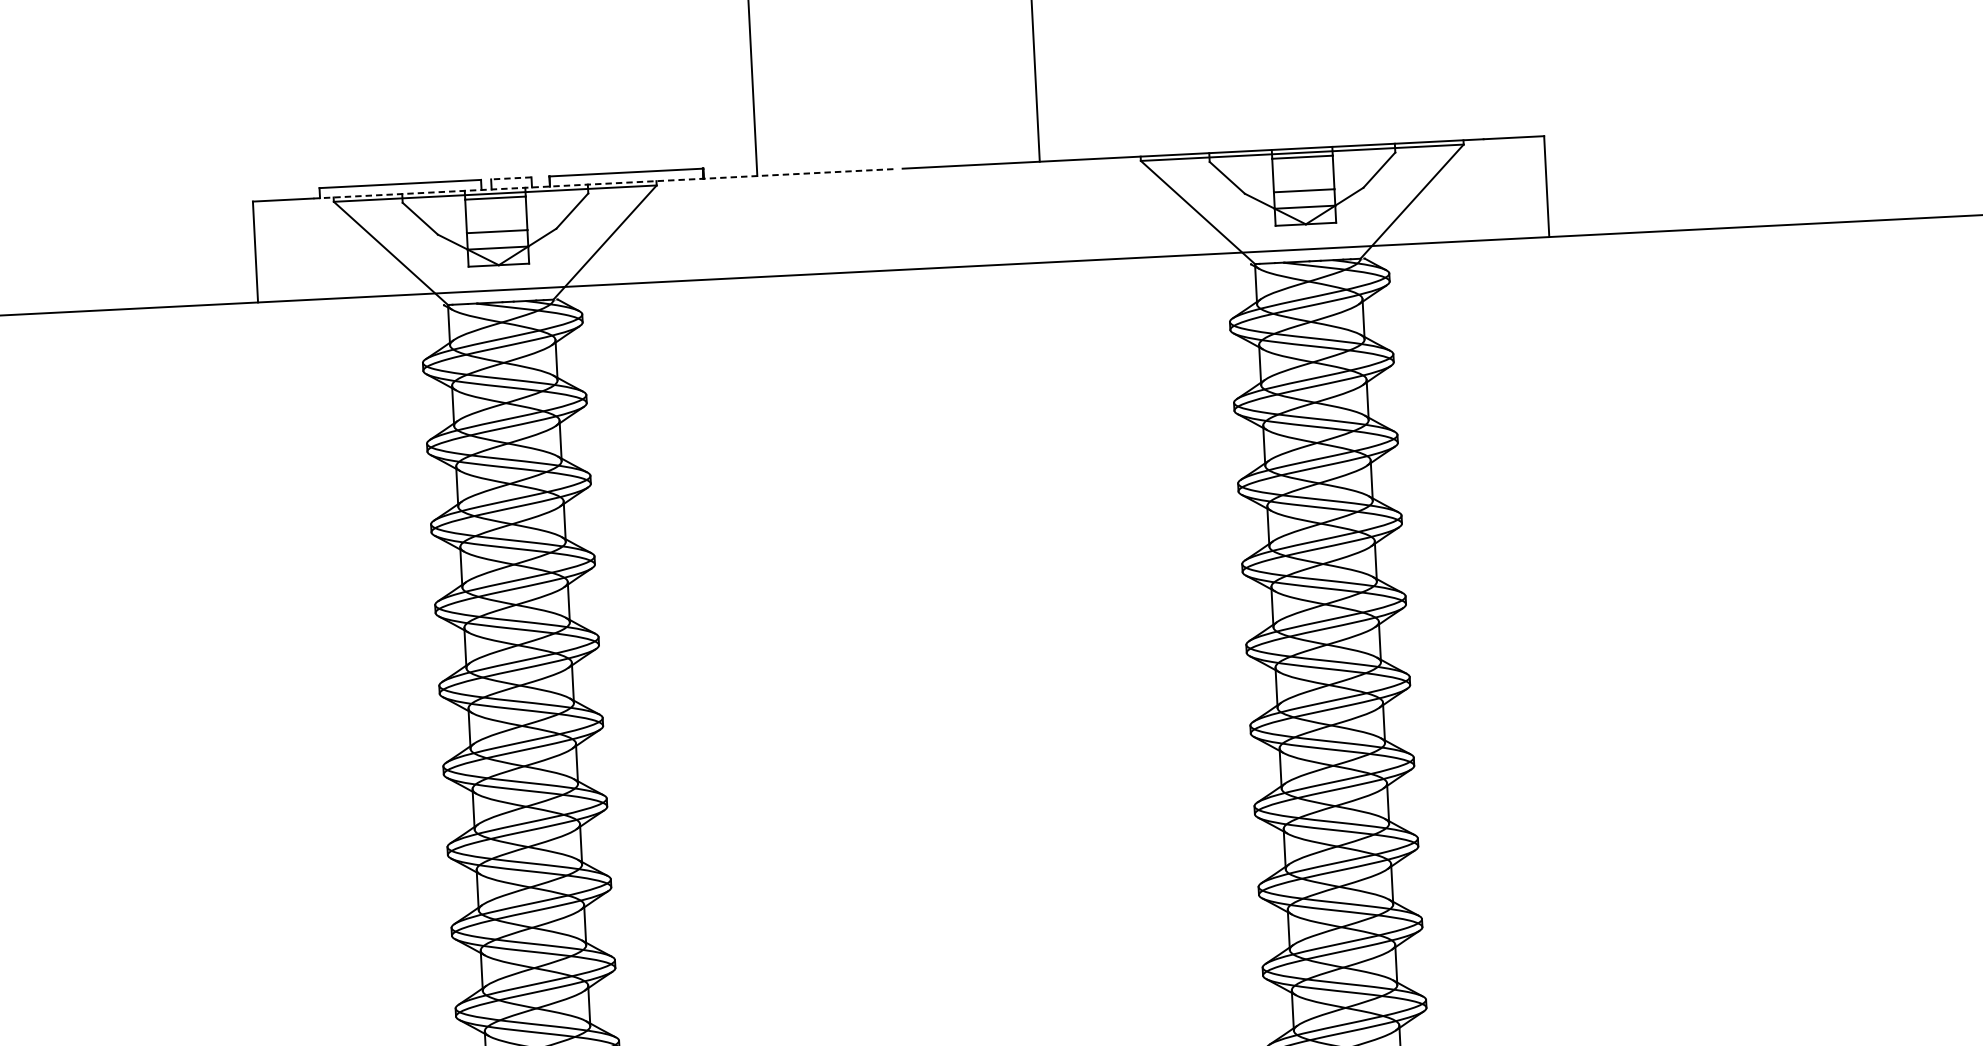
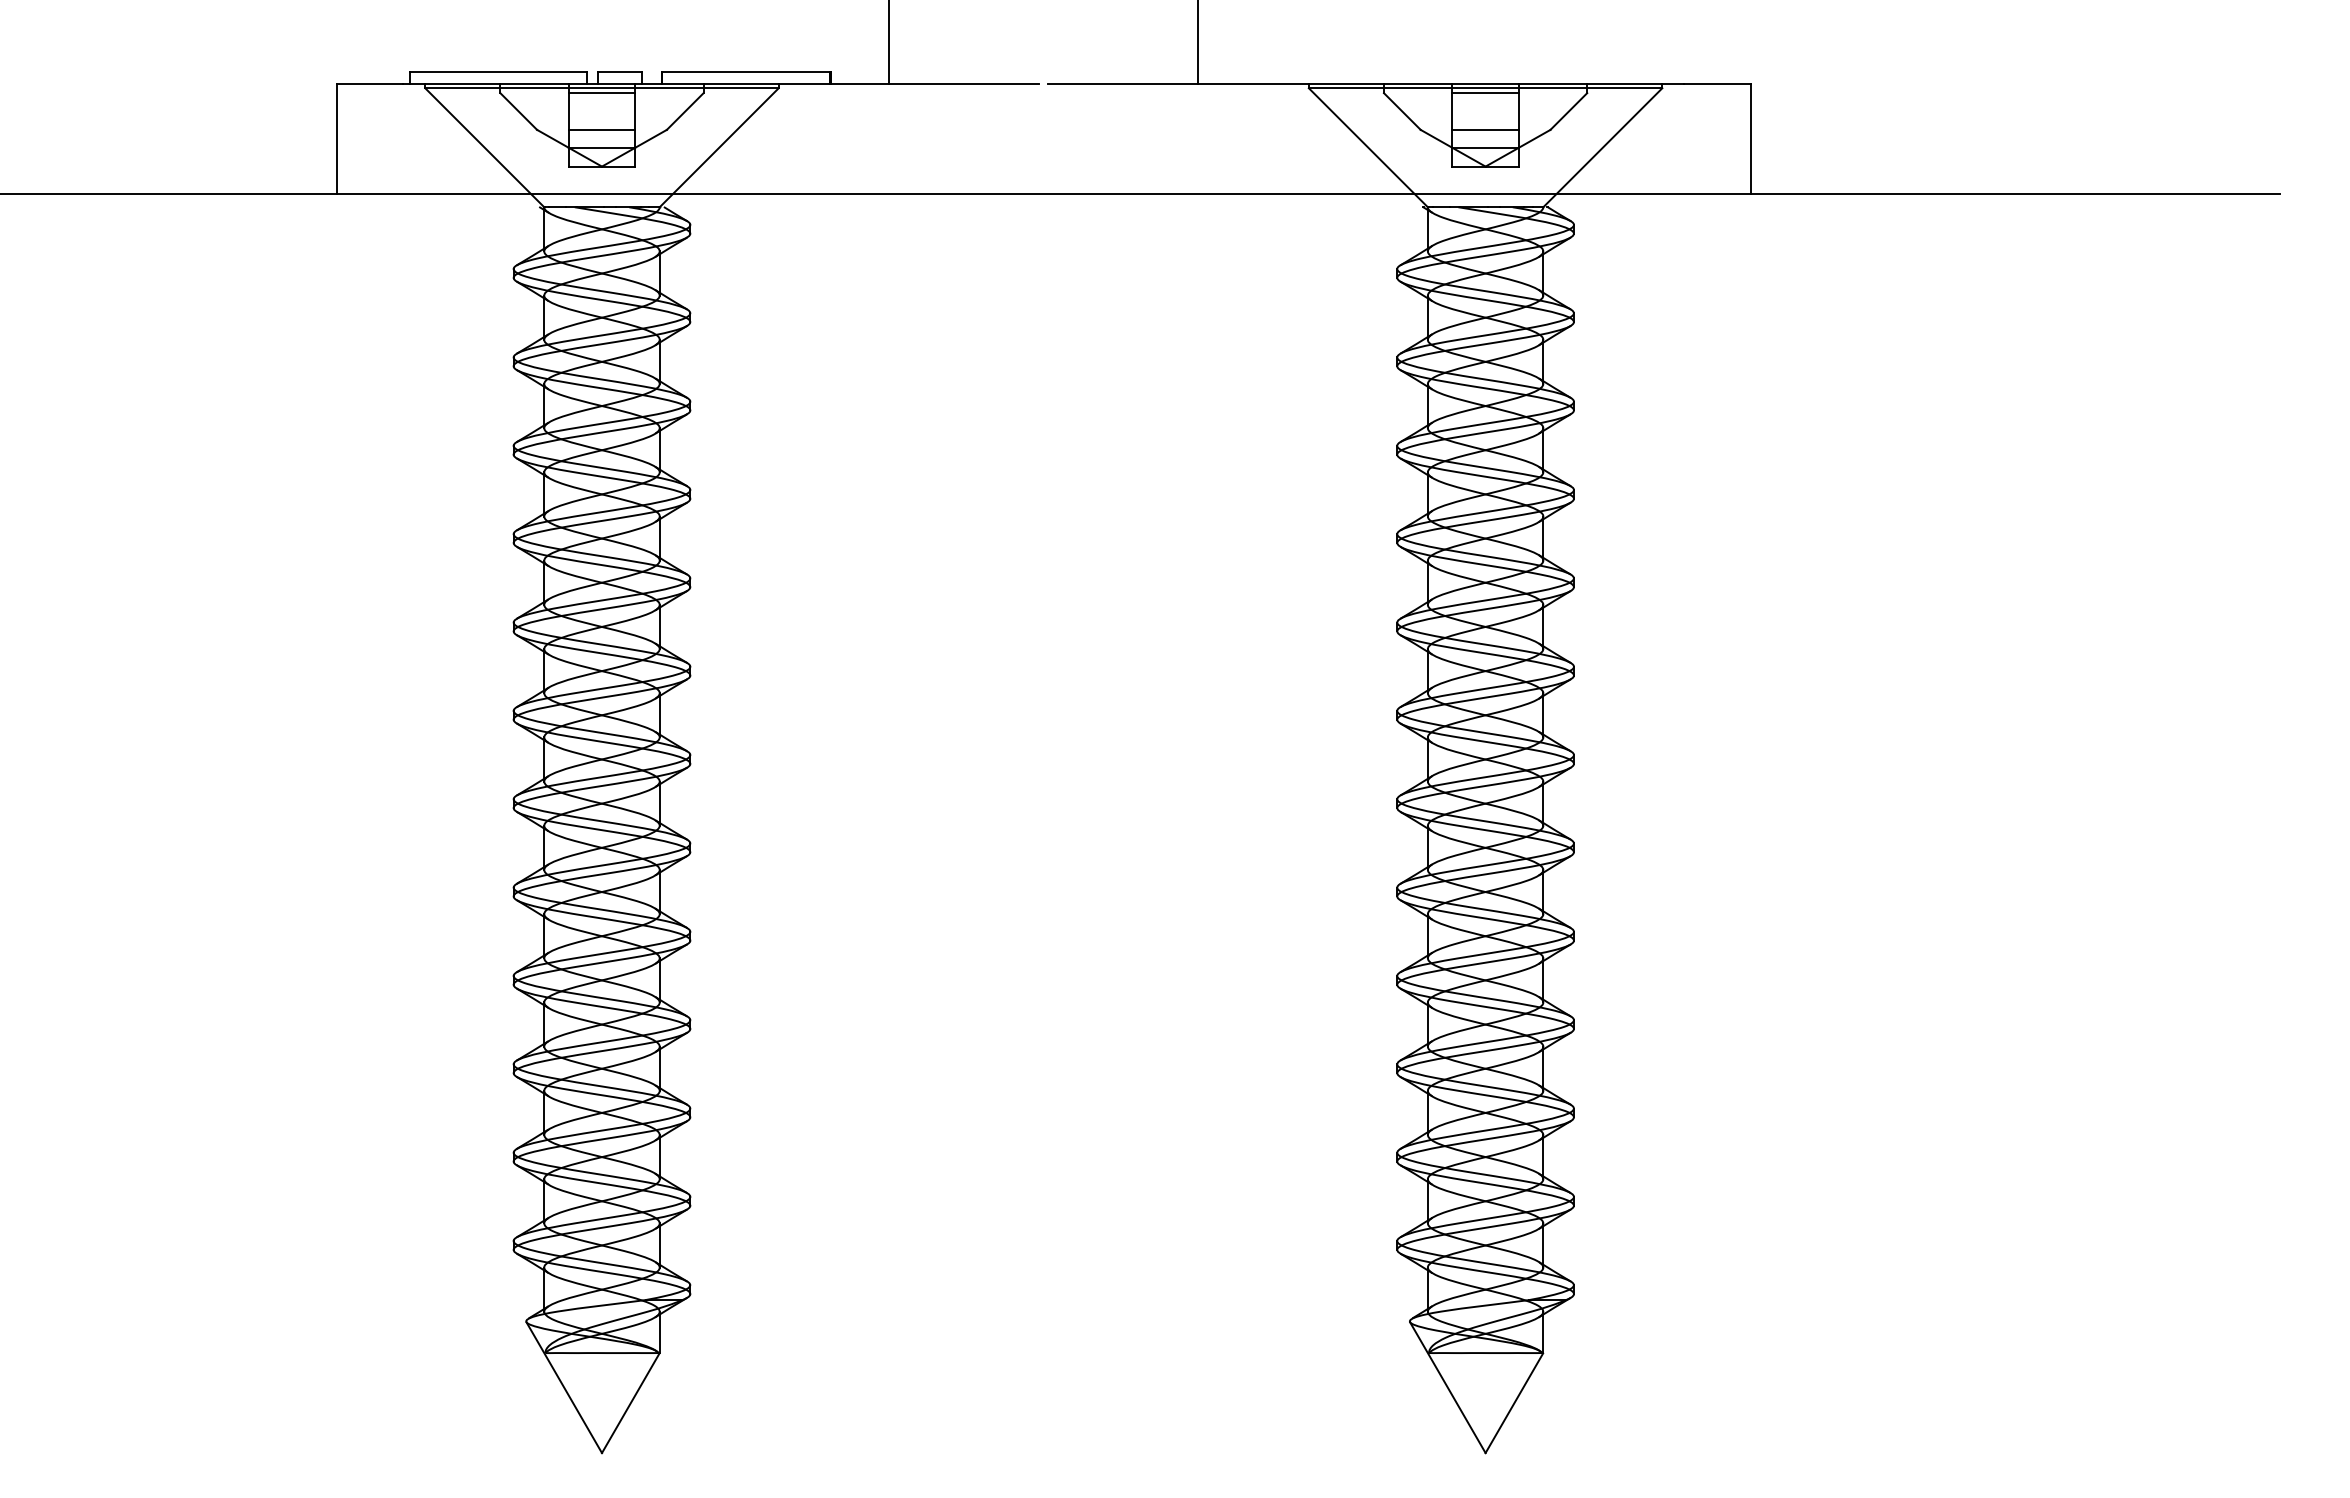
line: (510, 178) -> (619, 72), dashed -> solid
line: (604, 183) -> (721, 83), dashed -> solid

